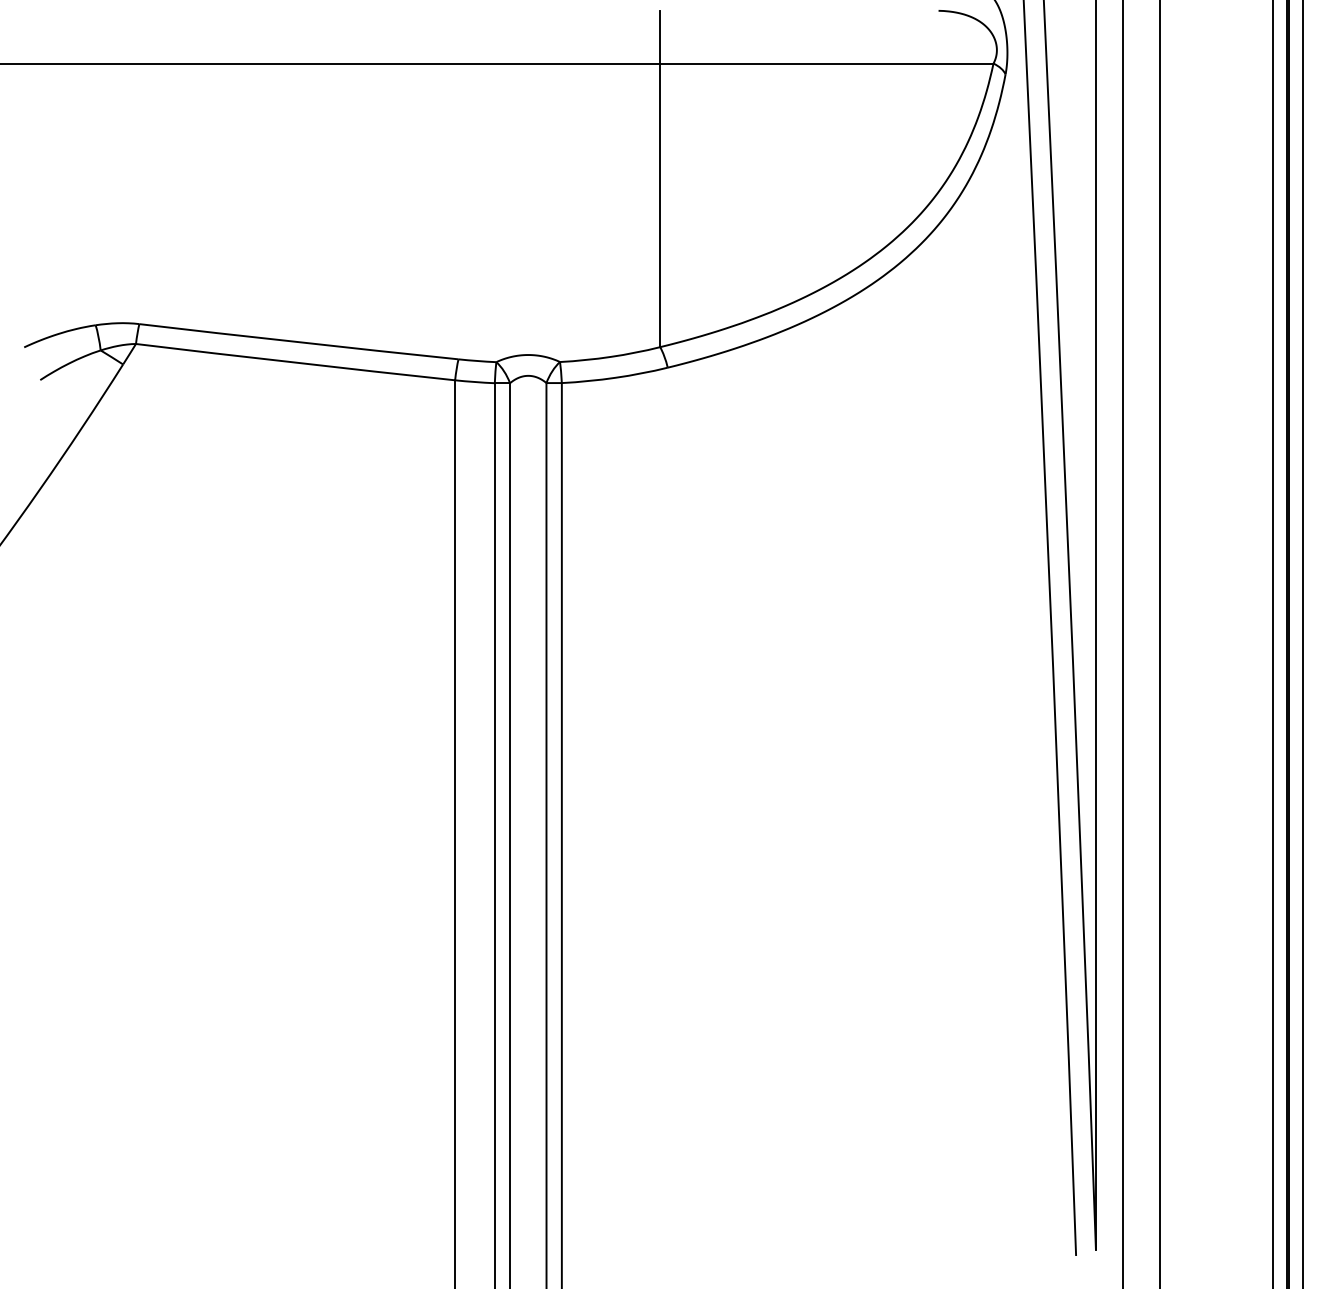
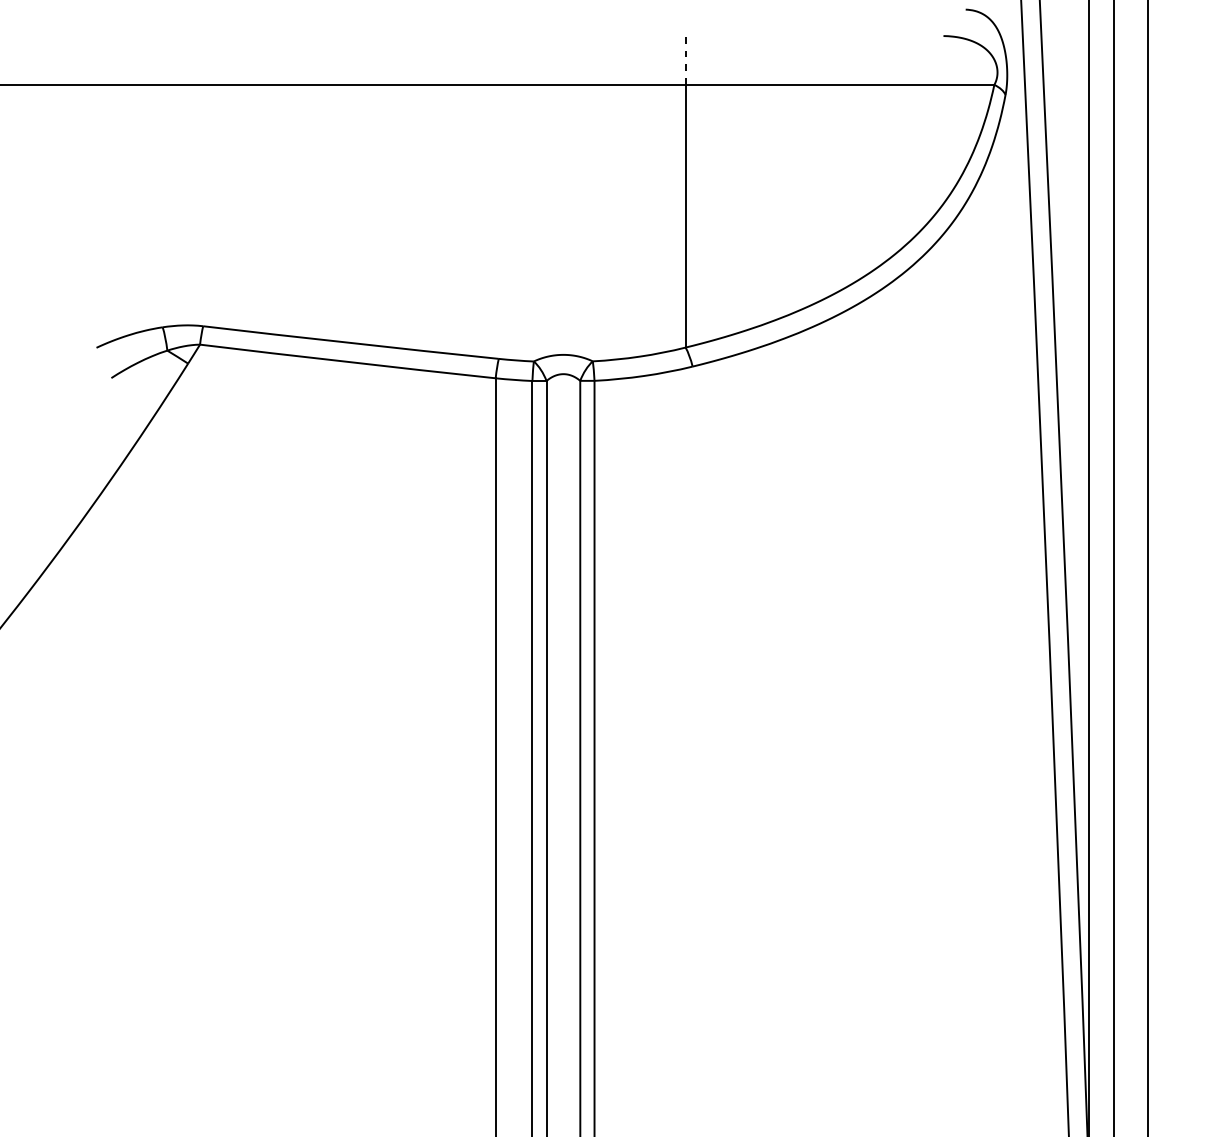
line: (660, 36) -> (685, 59), solid -> dashed

